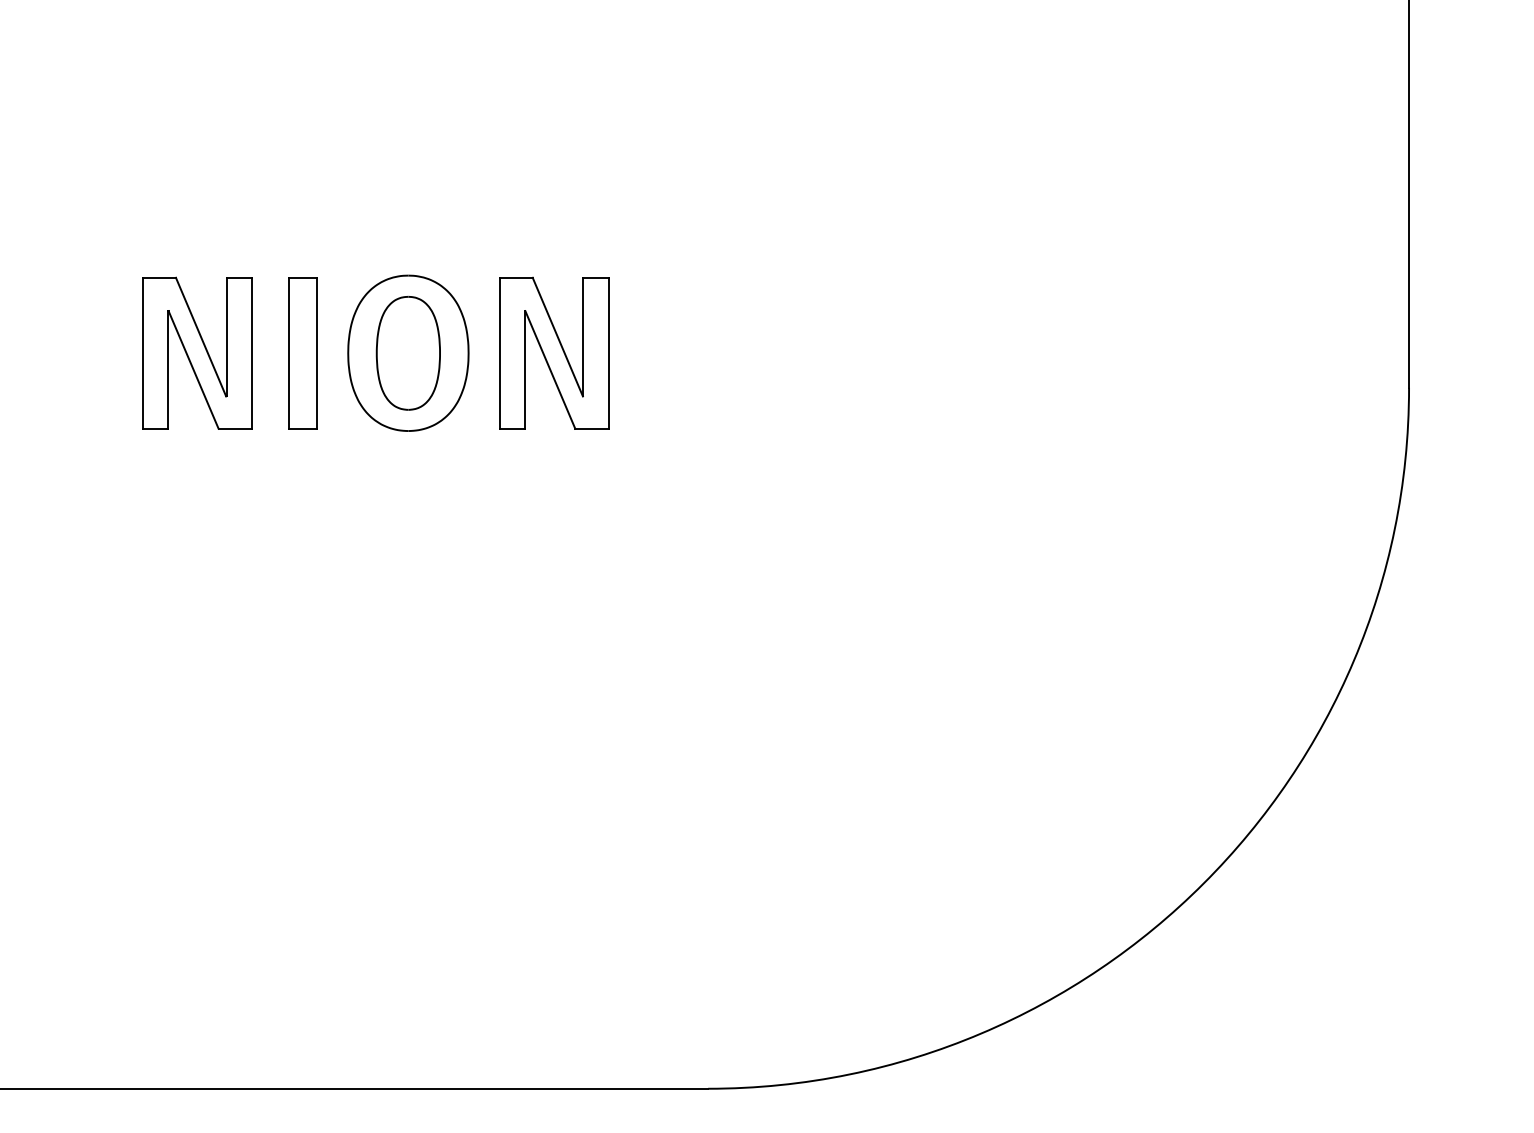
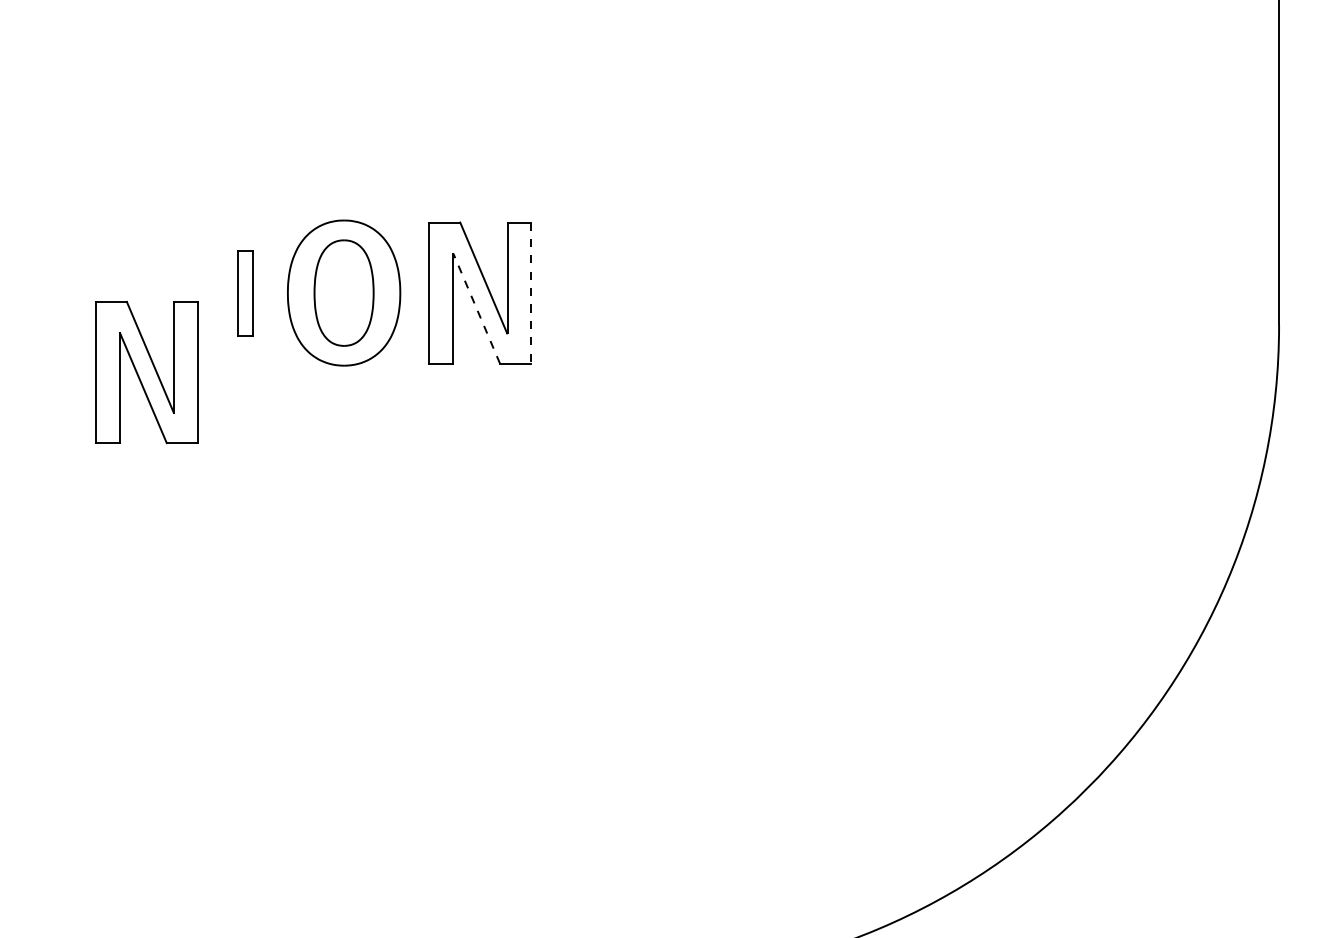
part: (197, 352) -> (147, 371), moved
part: (302, 353) -> (245, 293), size x0.6
line: (608, 353) -> (531, 293), solid -> dashed
line: (550, 369) -> (476, 308), solid -> dashed

